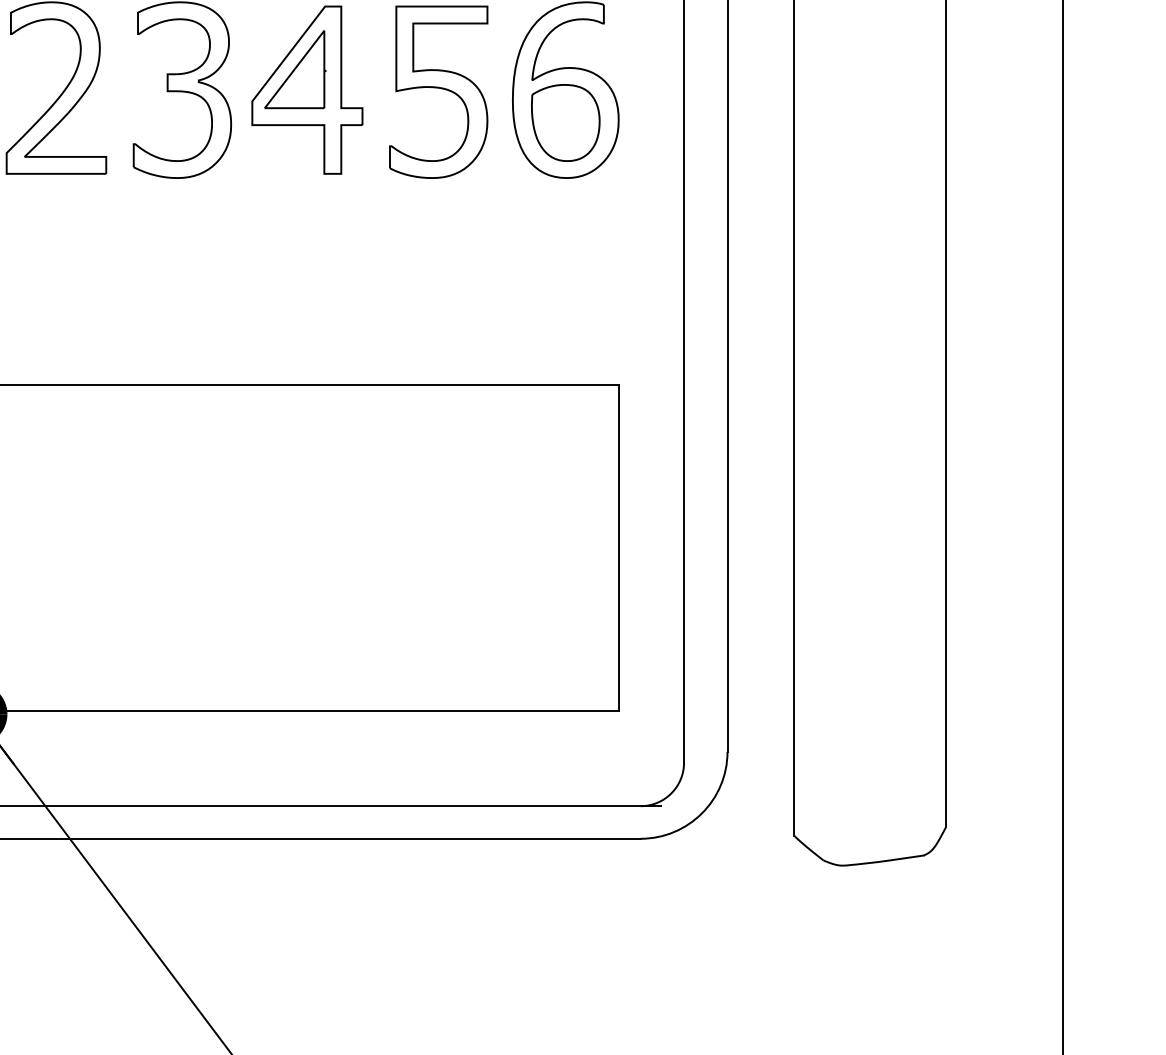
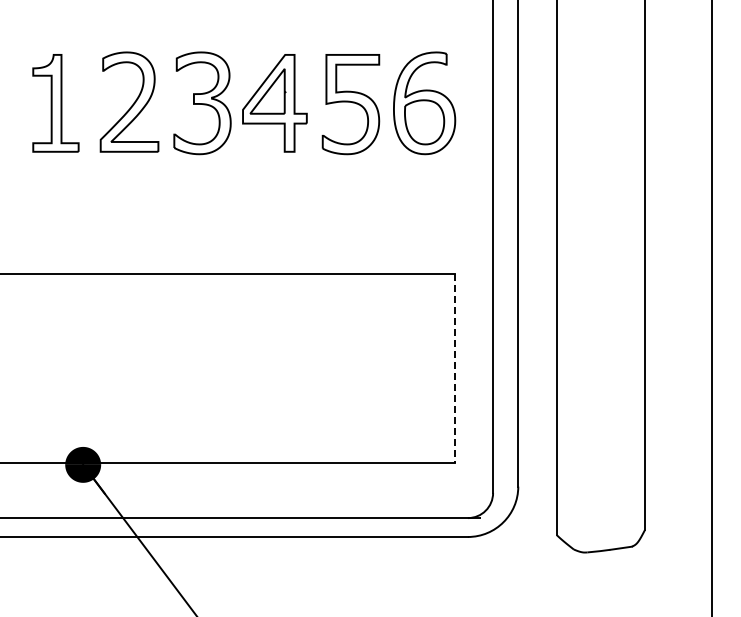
line: (619, 547) -> (455, 368), solid -> dashed

